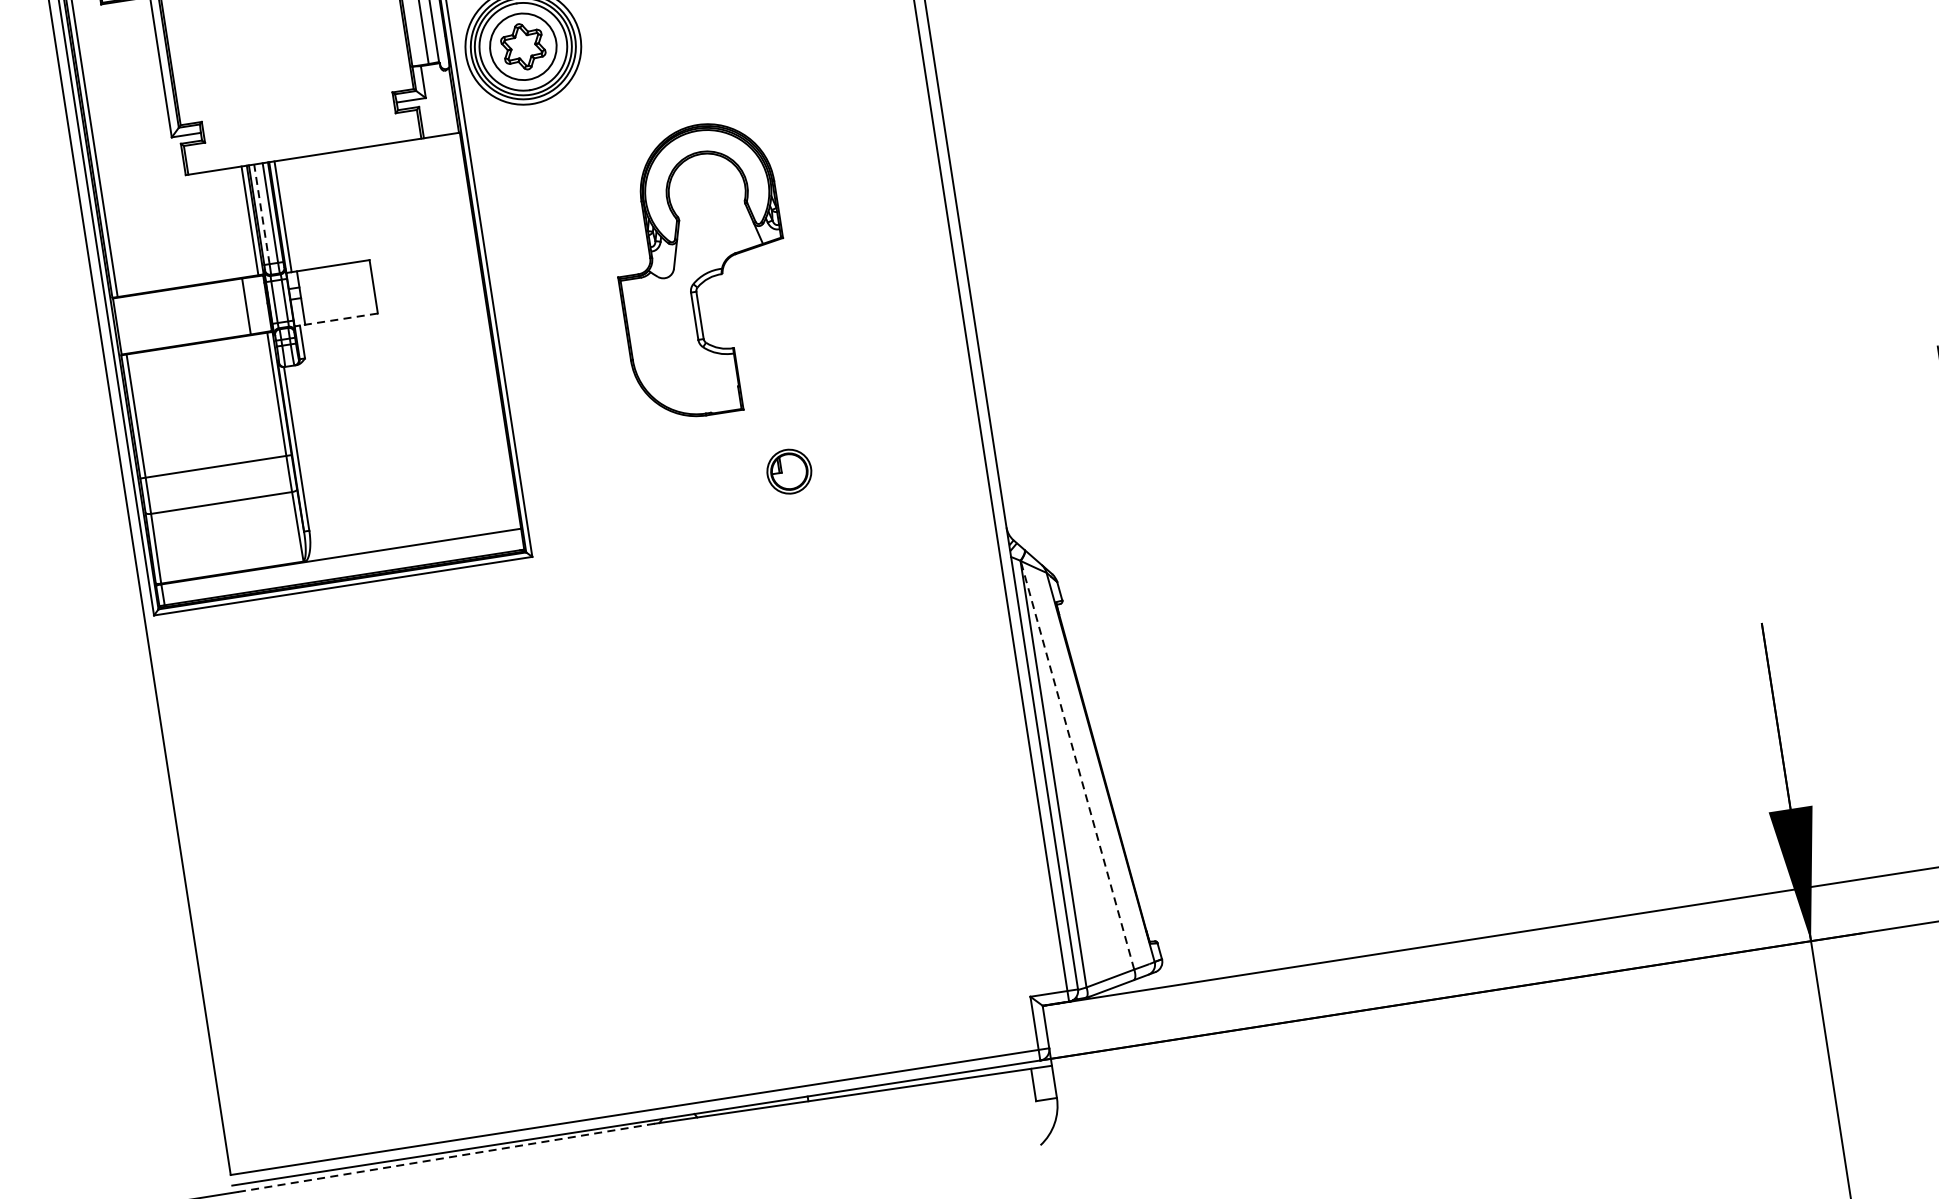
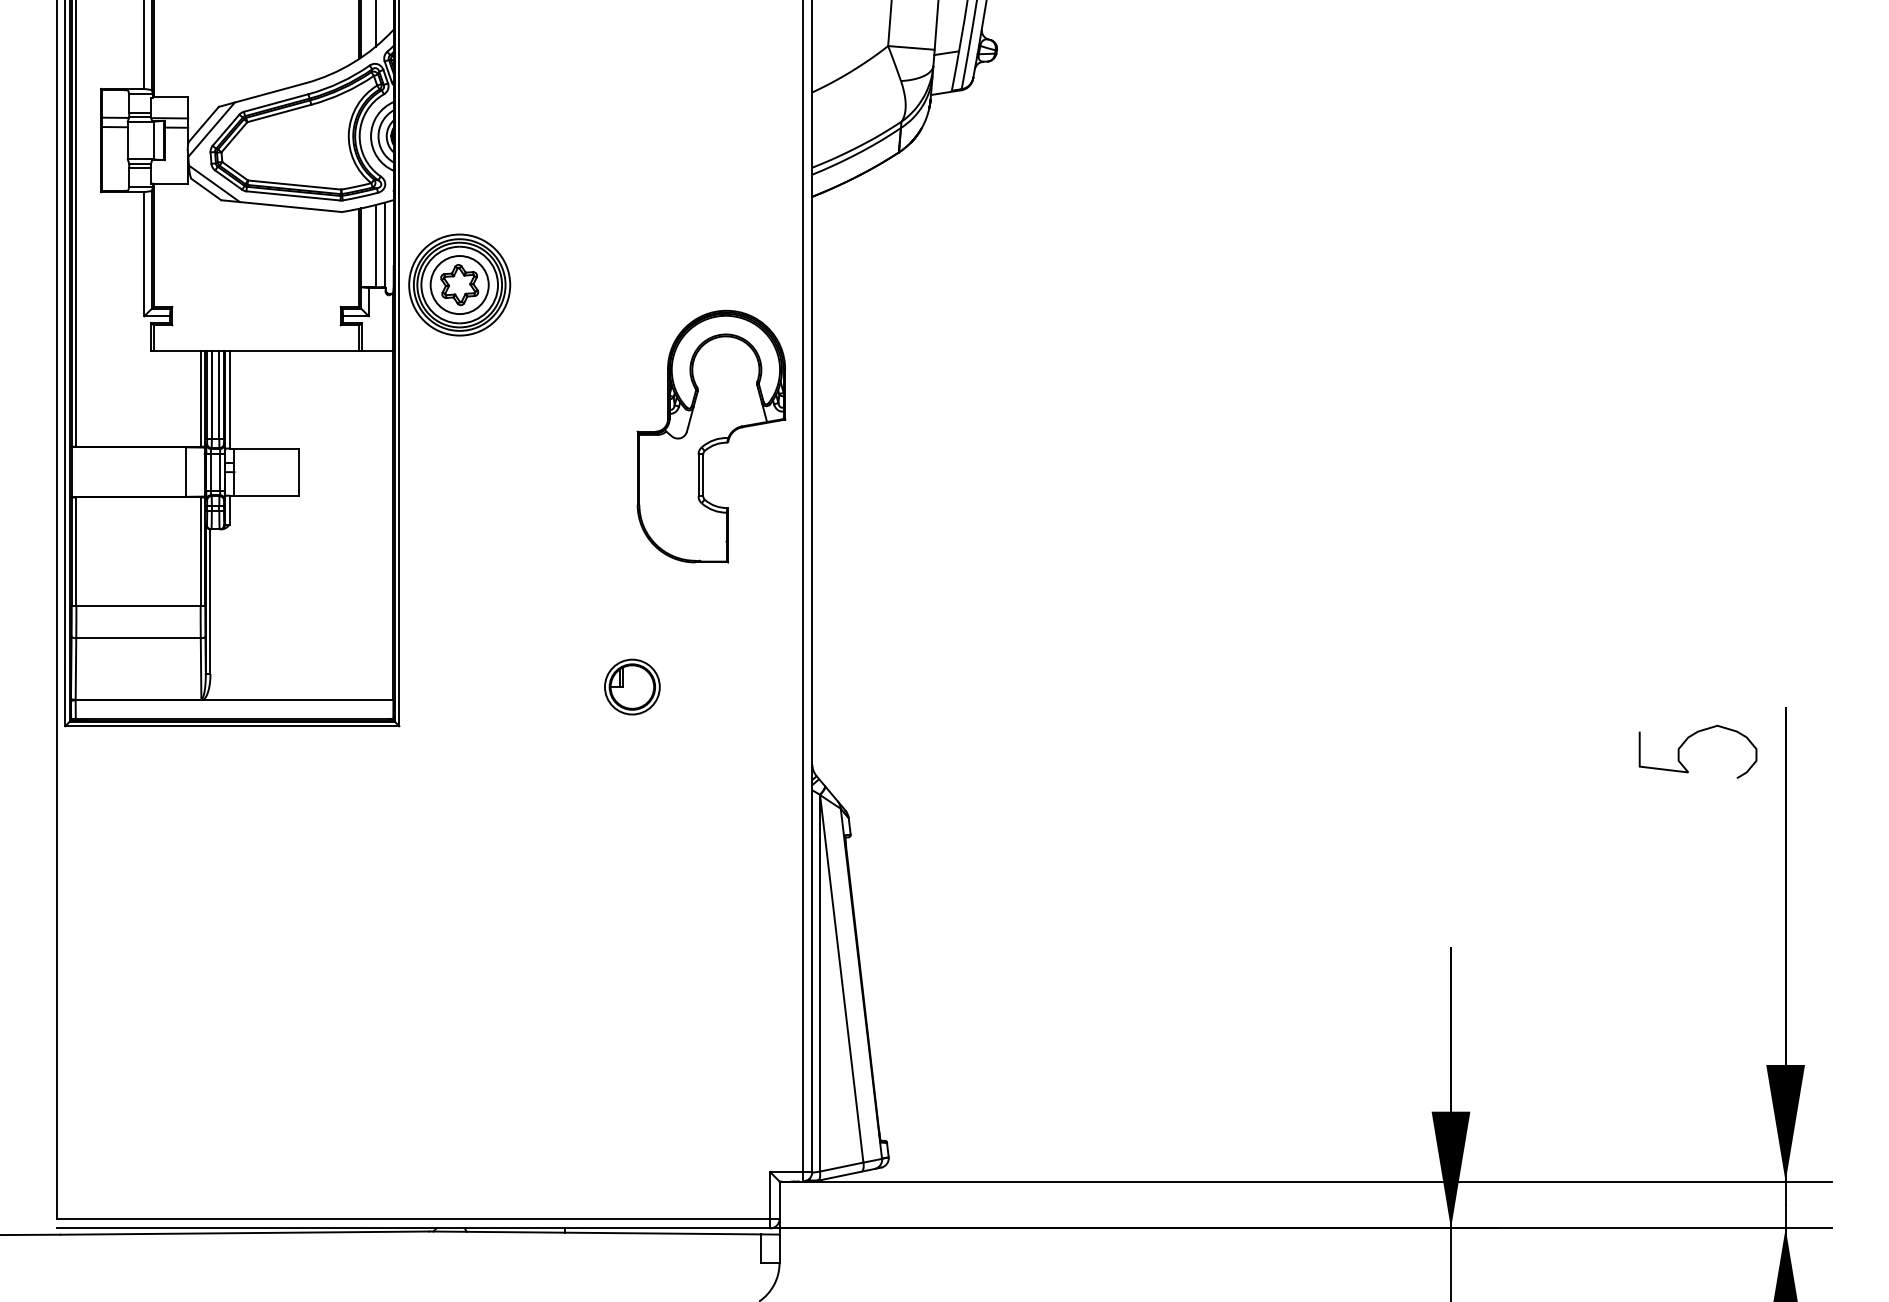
line: (261, 214) -> (211, 394), dashed -> solid
part: (702, 269) -> (711, 436), moved
line: (338, 319) -> (263, 495), dashed -> solid
part: (789, 471) -> (632, 686), size x1.43
line: (1077, 765) -> (841, 978), dashed -> solid
line: (445, 1158) -> (244, 1233), dashed -> solid

